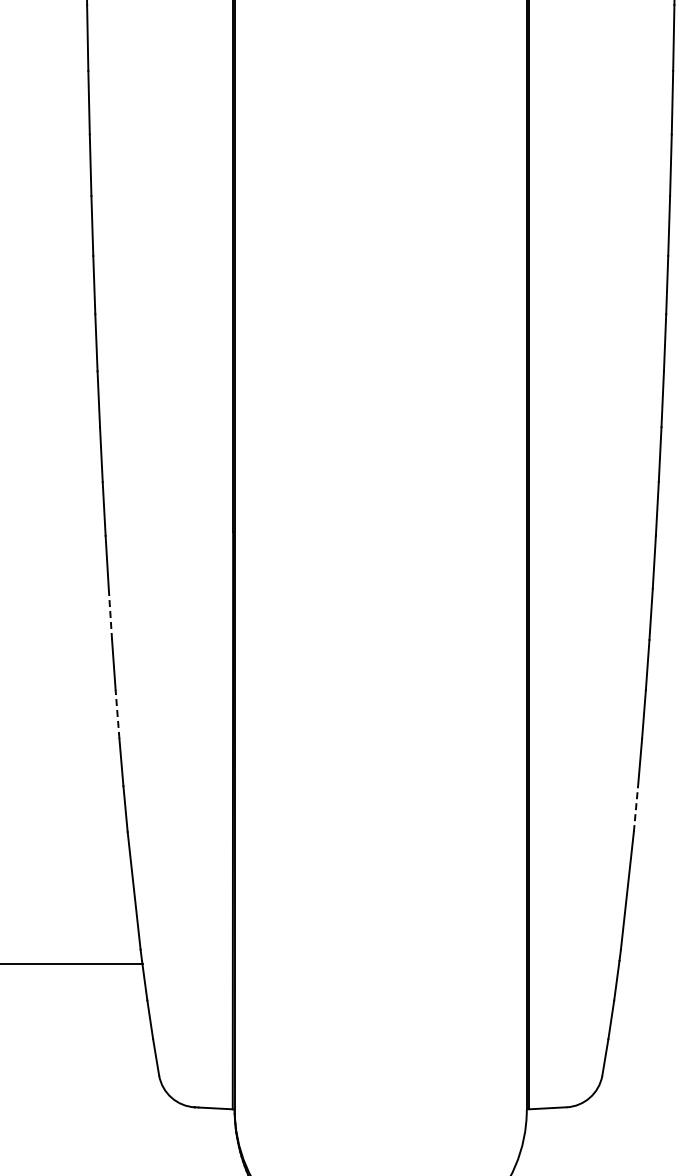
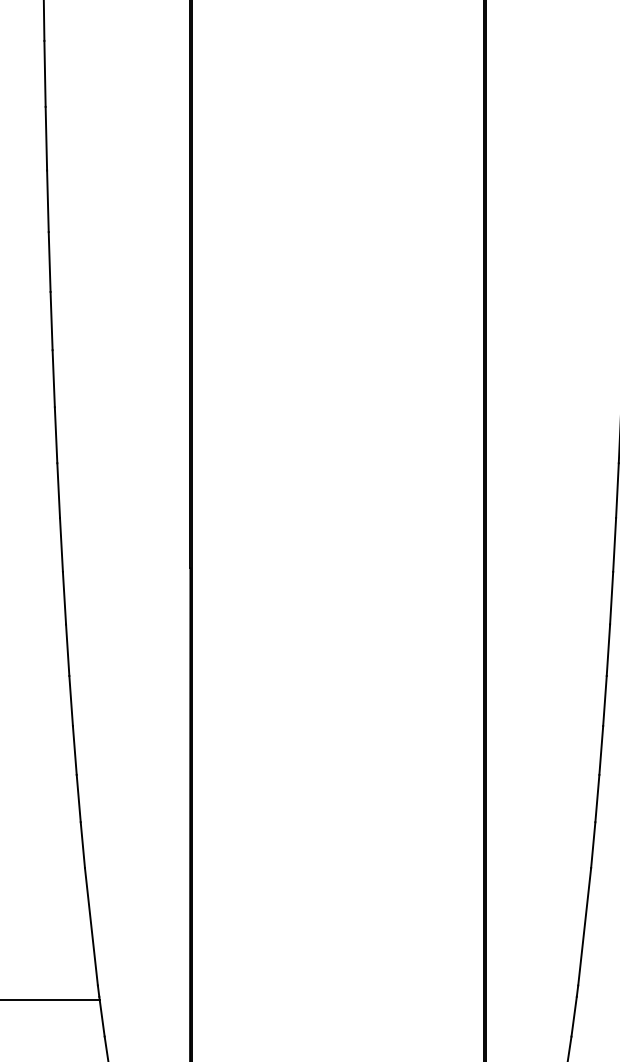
line: (110, 614) -> (67, 650), dashed -> solid
line: (117, 714) -> (74, 750), dashed -> solid
line: (636, 808) -> (593, 844), dashed -> solid

